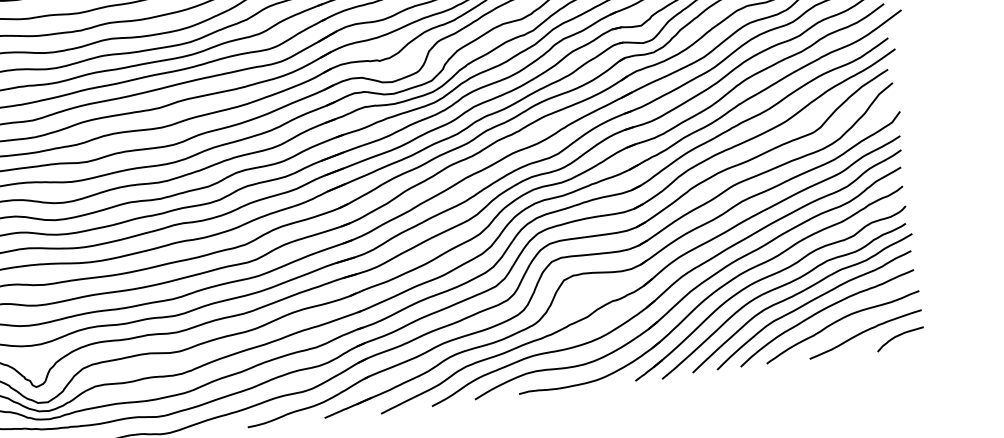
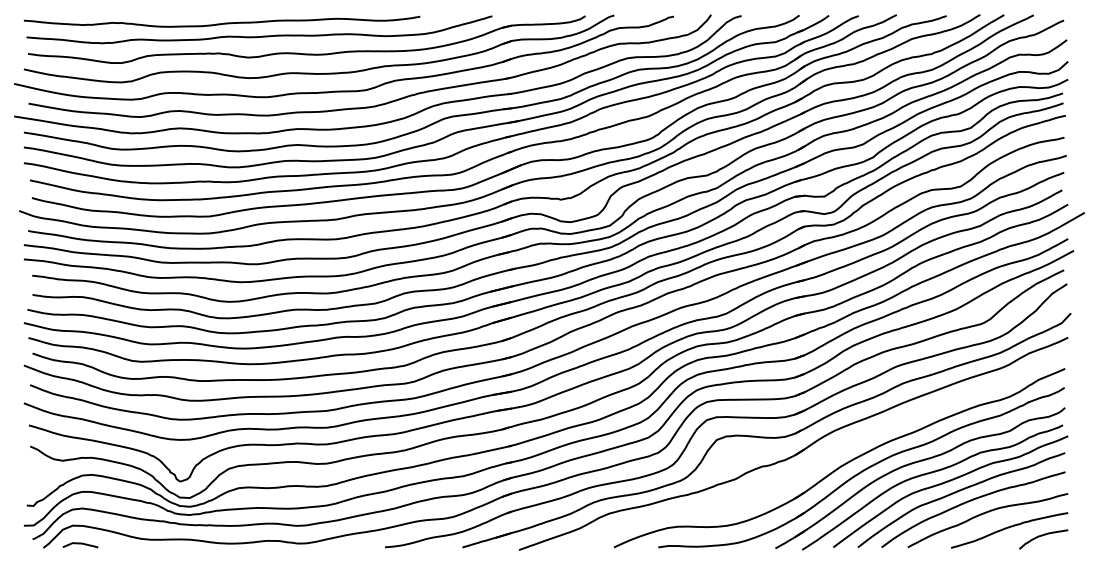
part: (672, 282) -> (824, 455), removed

